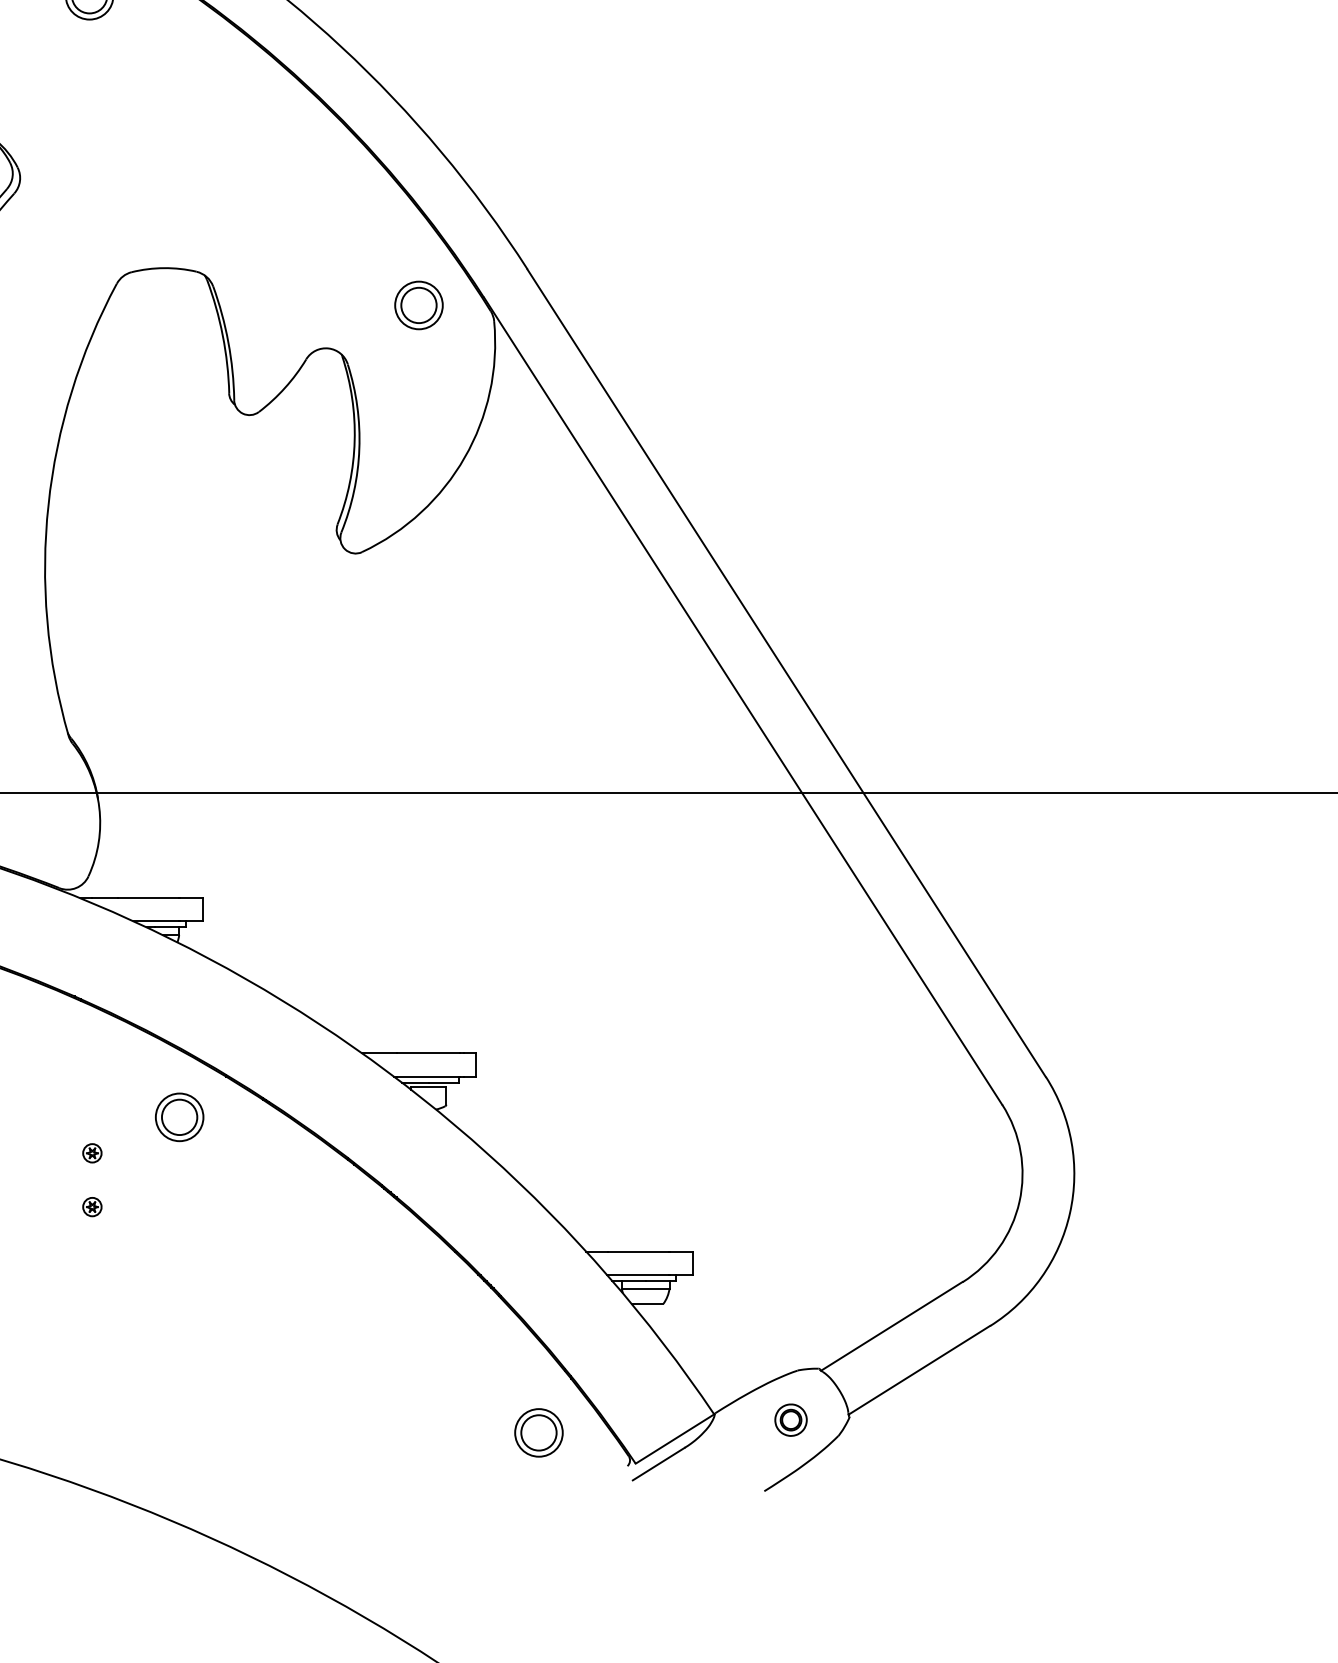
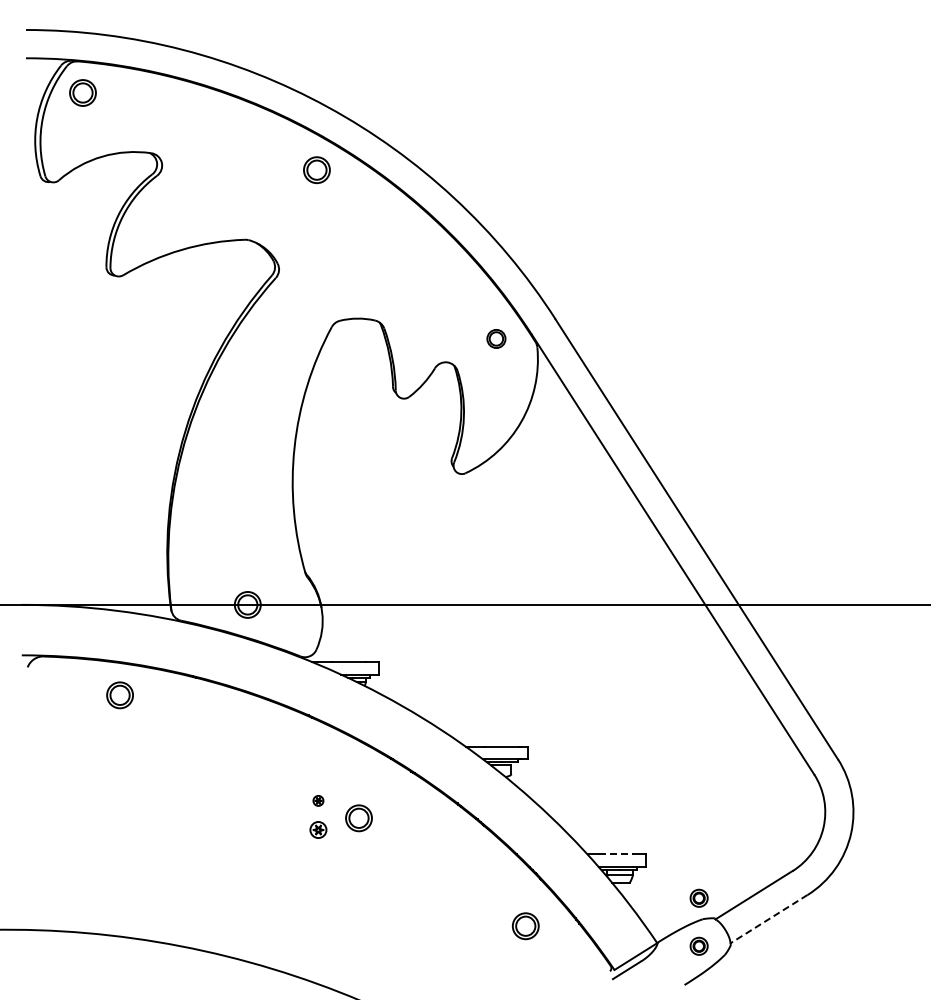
part: (419, 304) -> (496, 338), size x0.7
part: (178, 1117) -> (358, 818), moved
part: (92, 1207) -> (318, 830), size x1.6
line: (639, 1251) -> (616, 854), solid -> dashed
part: (789, 1330) -> (698, 897), added
line: (918, 1370) -> (768, 919), solid -> dashed
part: (538, 1433) -> (525, 926), moved

